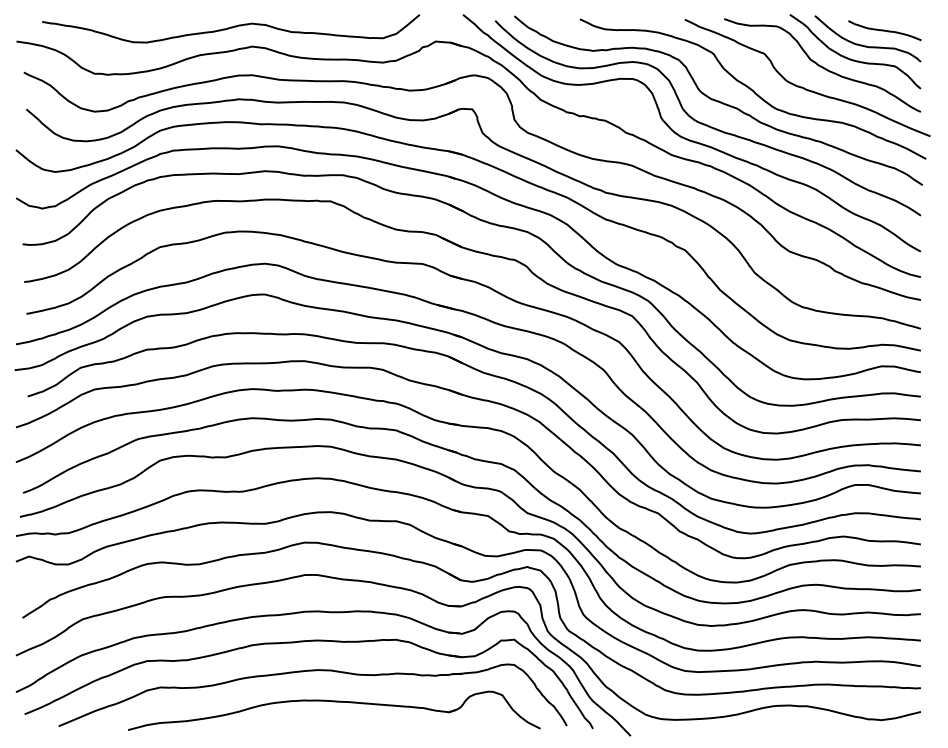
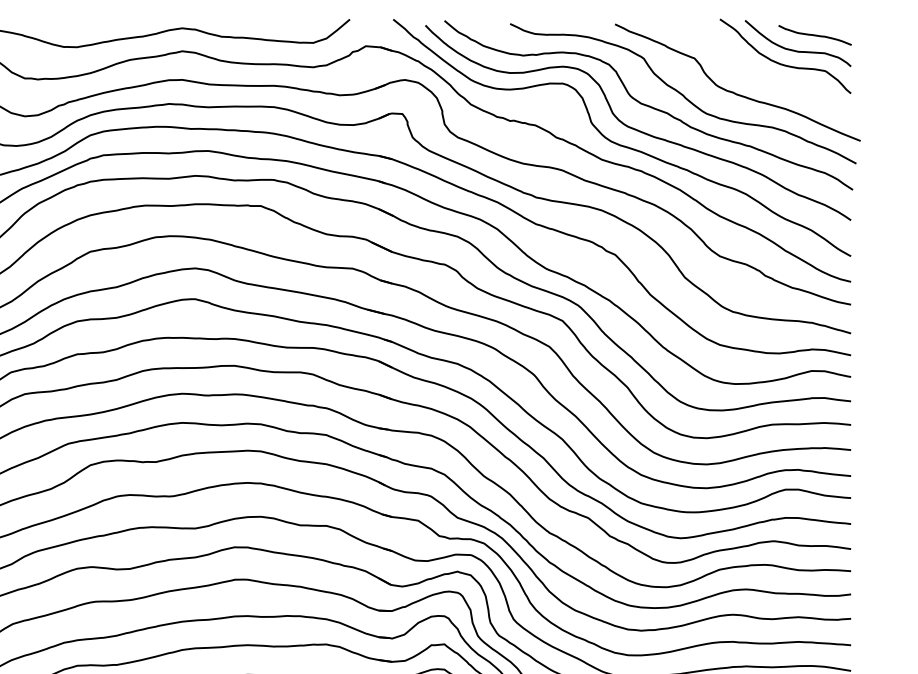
curve: (821, 65) -> (751, 70), removed

